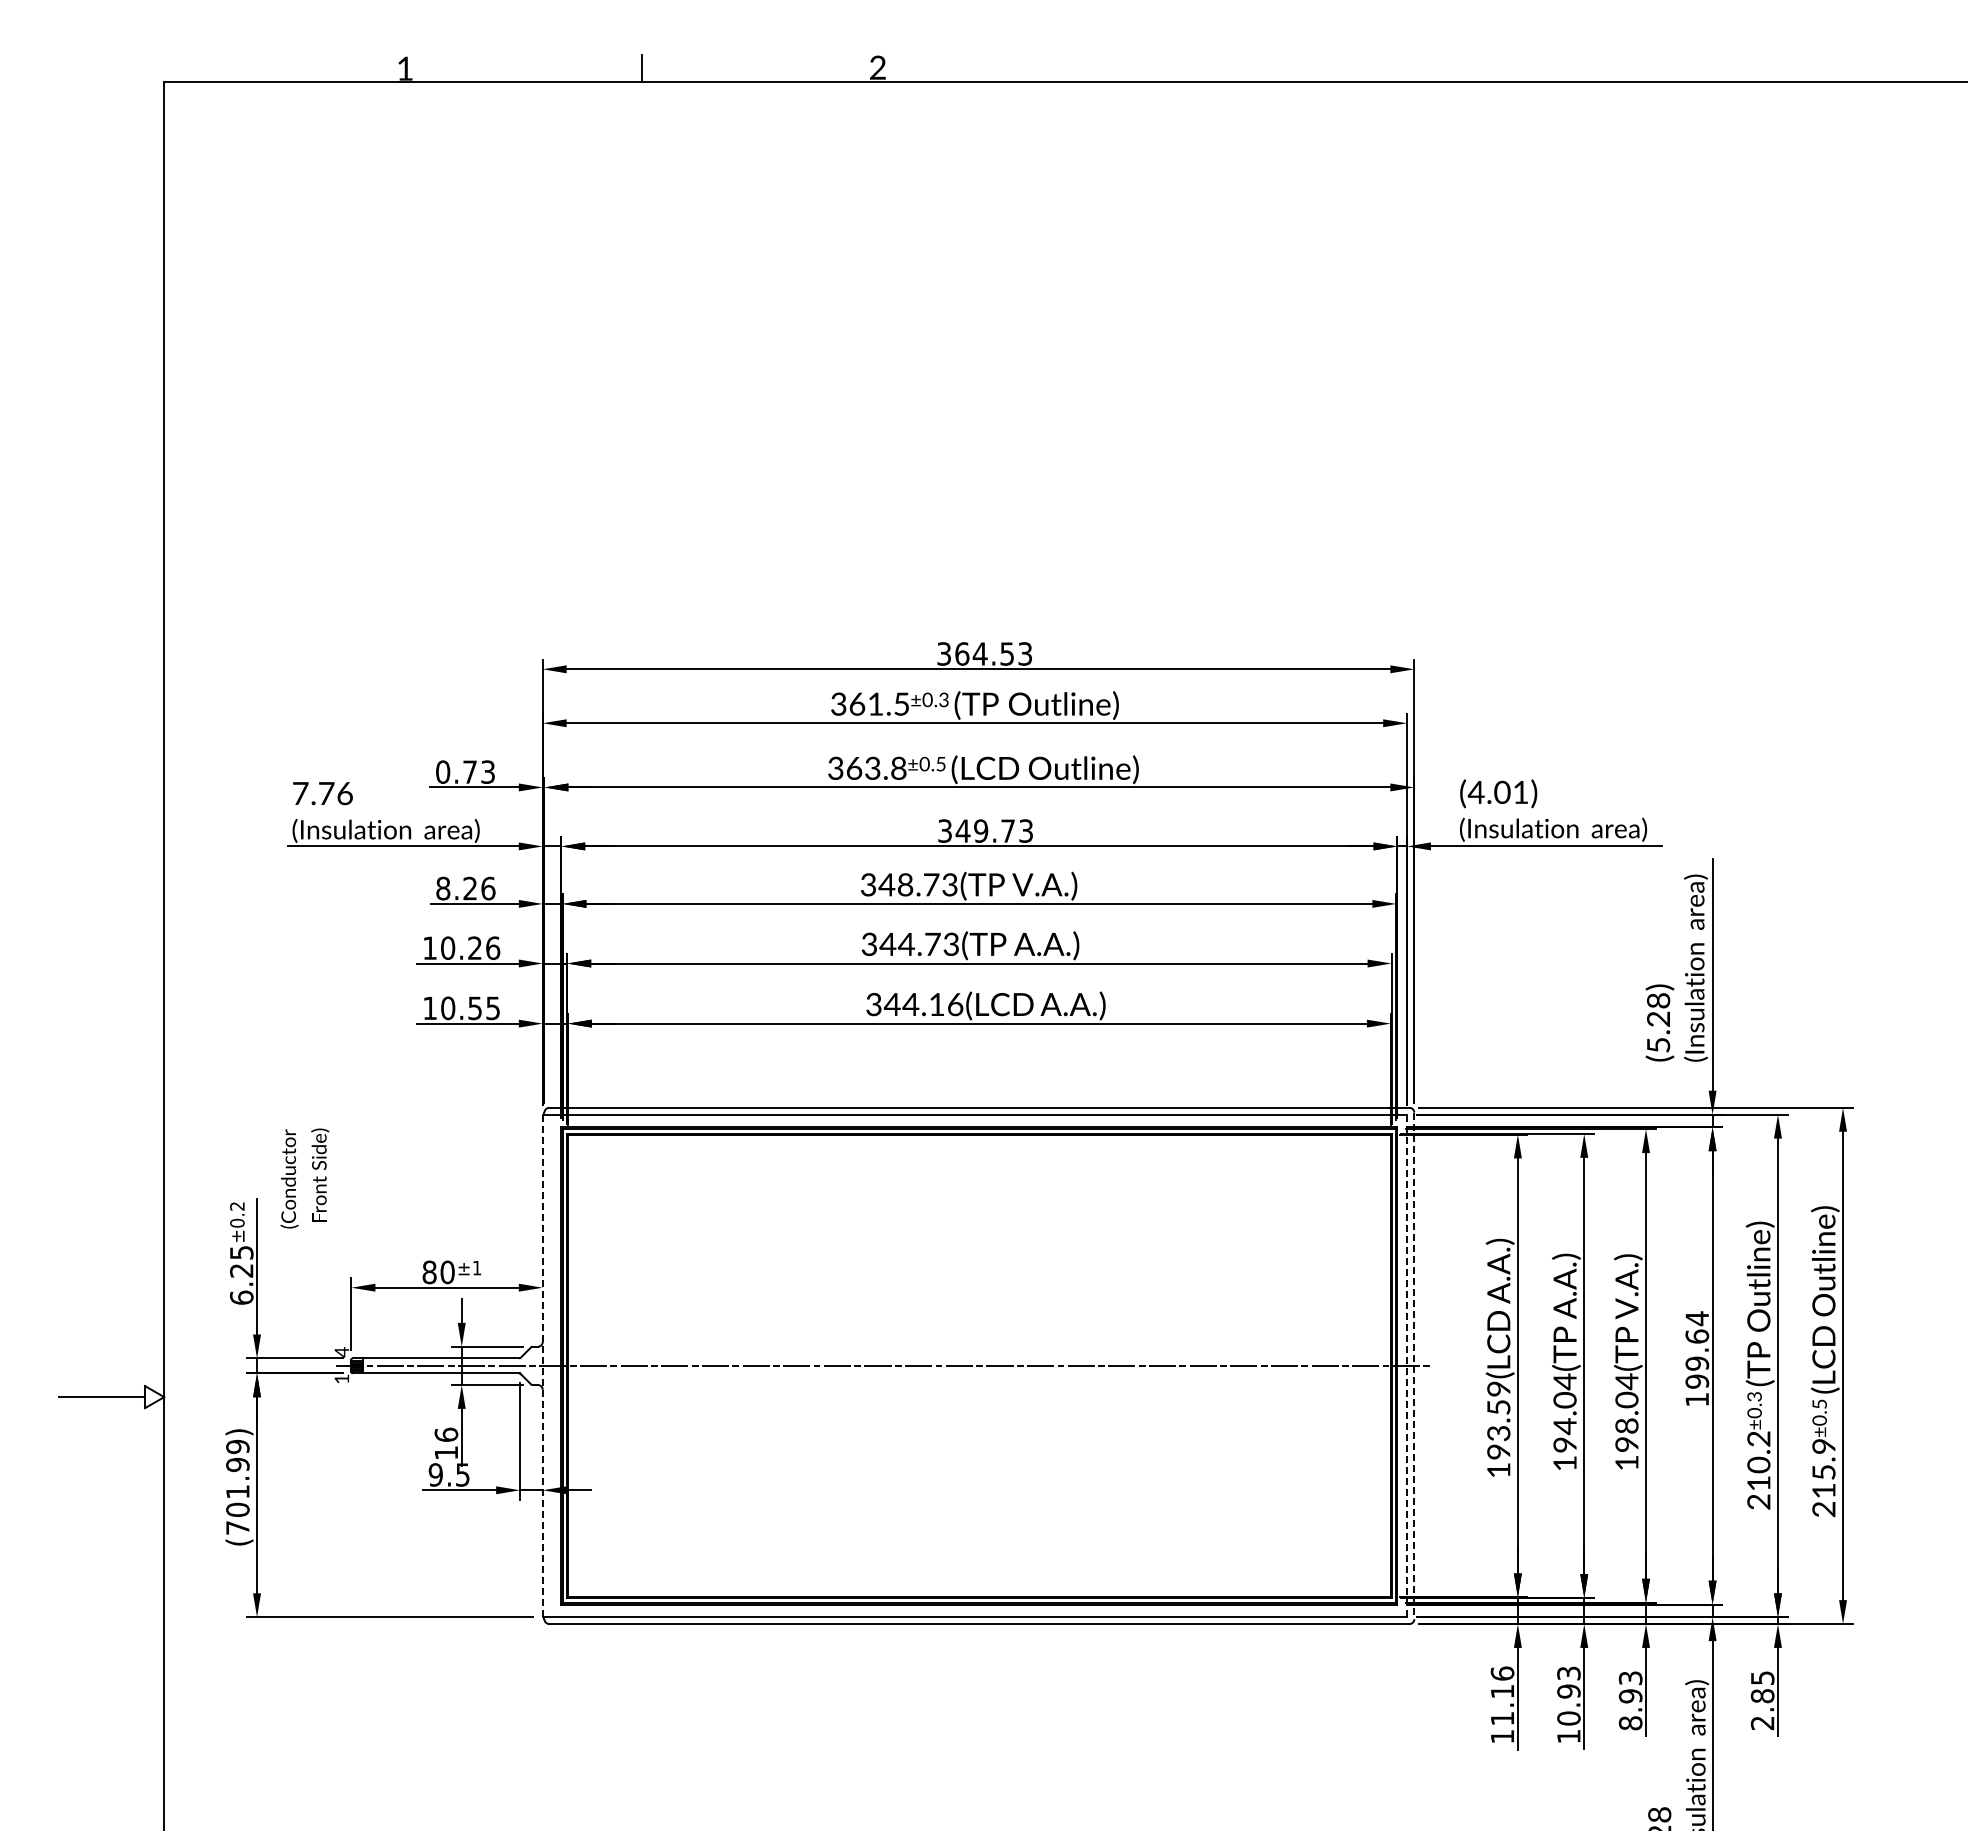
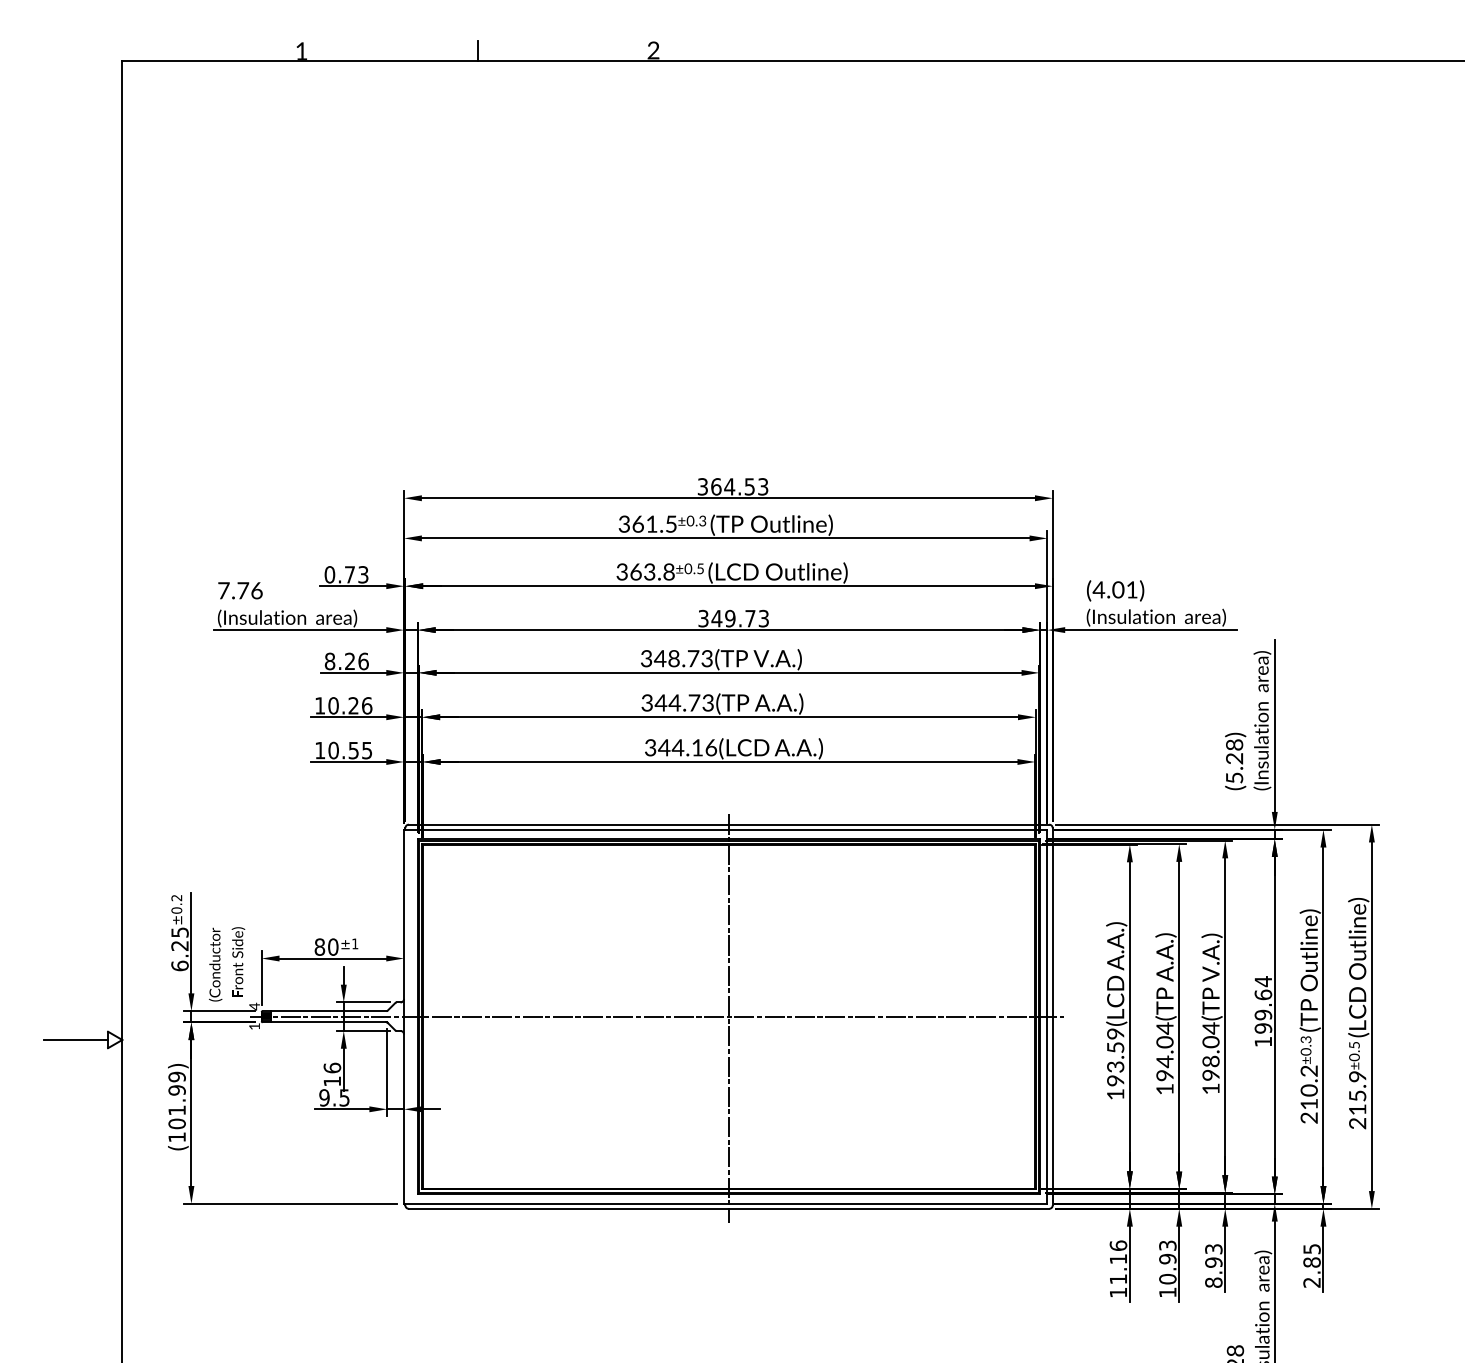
text: (304, 1178) -> (226, 964), moved
line: (542, 1365) -> (403, 1016), dashed -> solid
line: (1407, 1366) -> (1047, 1017), dashed -> solid
line: (1414, 1366) -> (1052, 1017), dashed -> solid
line: (979, 1368) -> (729, 1018), added
text: (237, 1527) -> (176, 1137), (701.99) -> (101.99)

